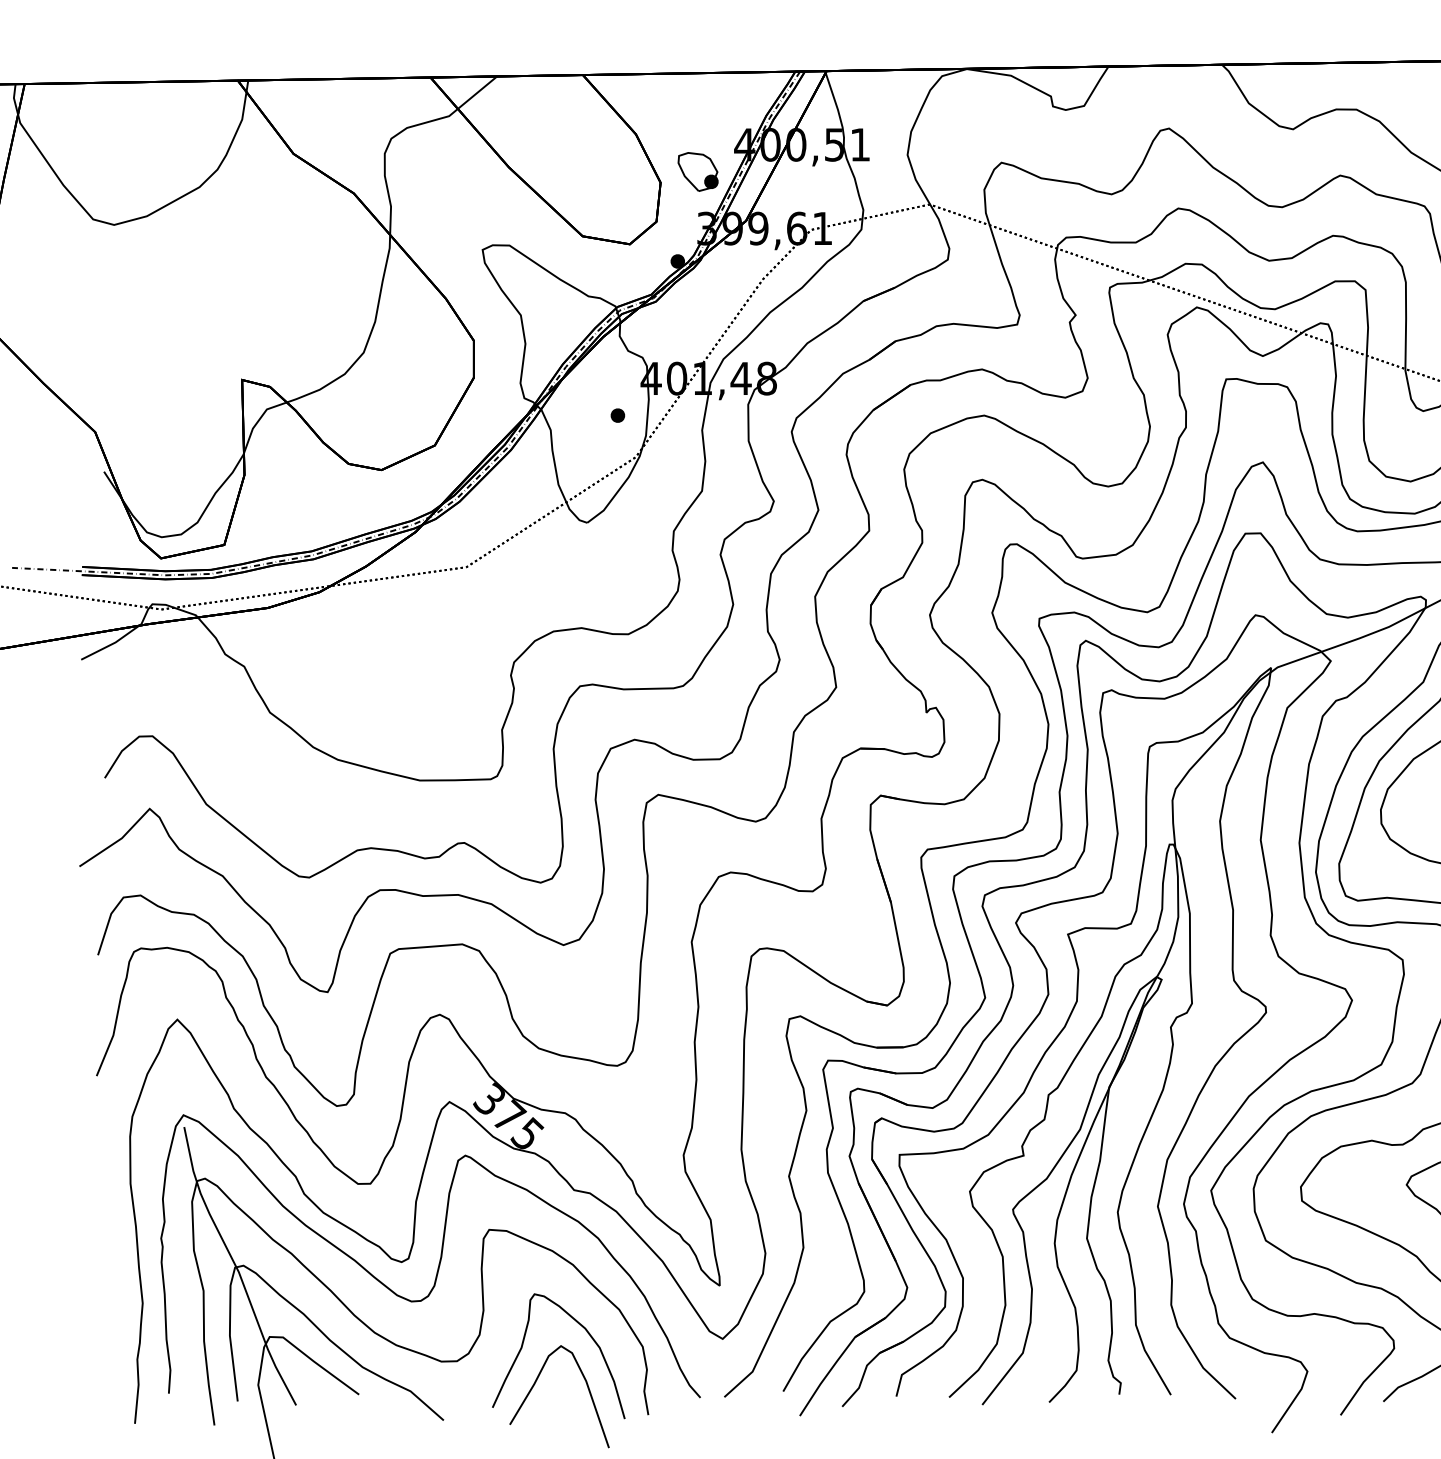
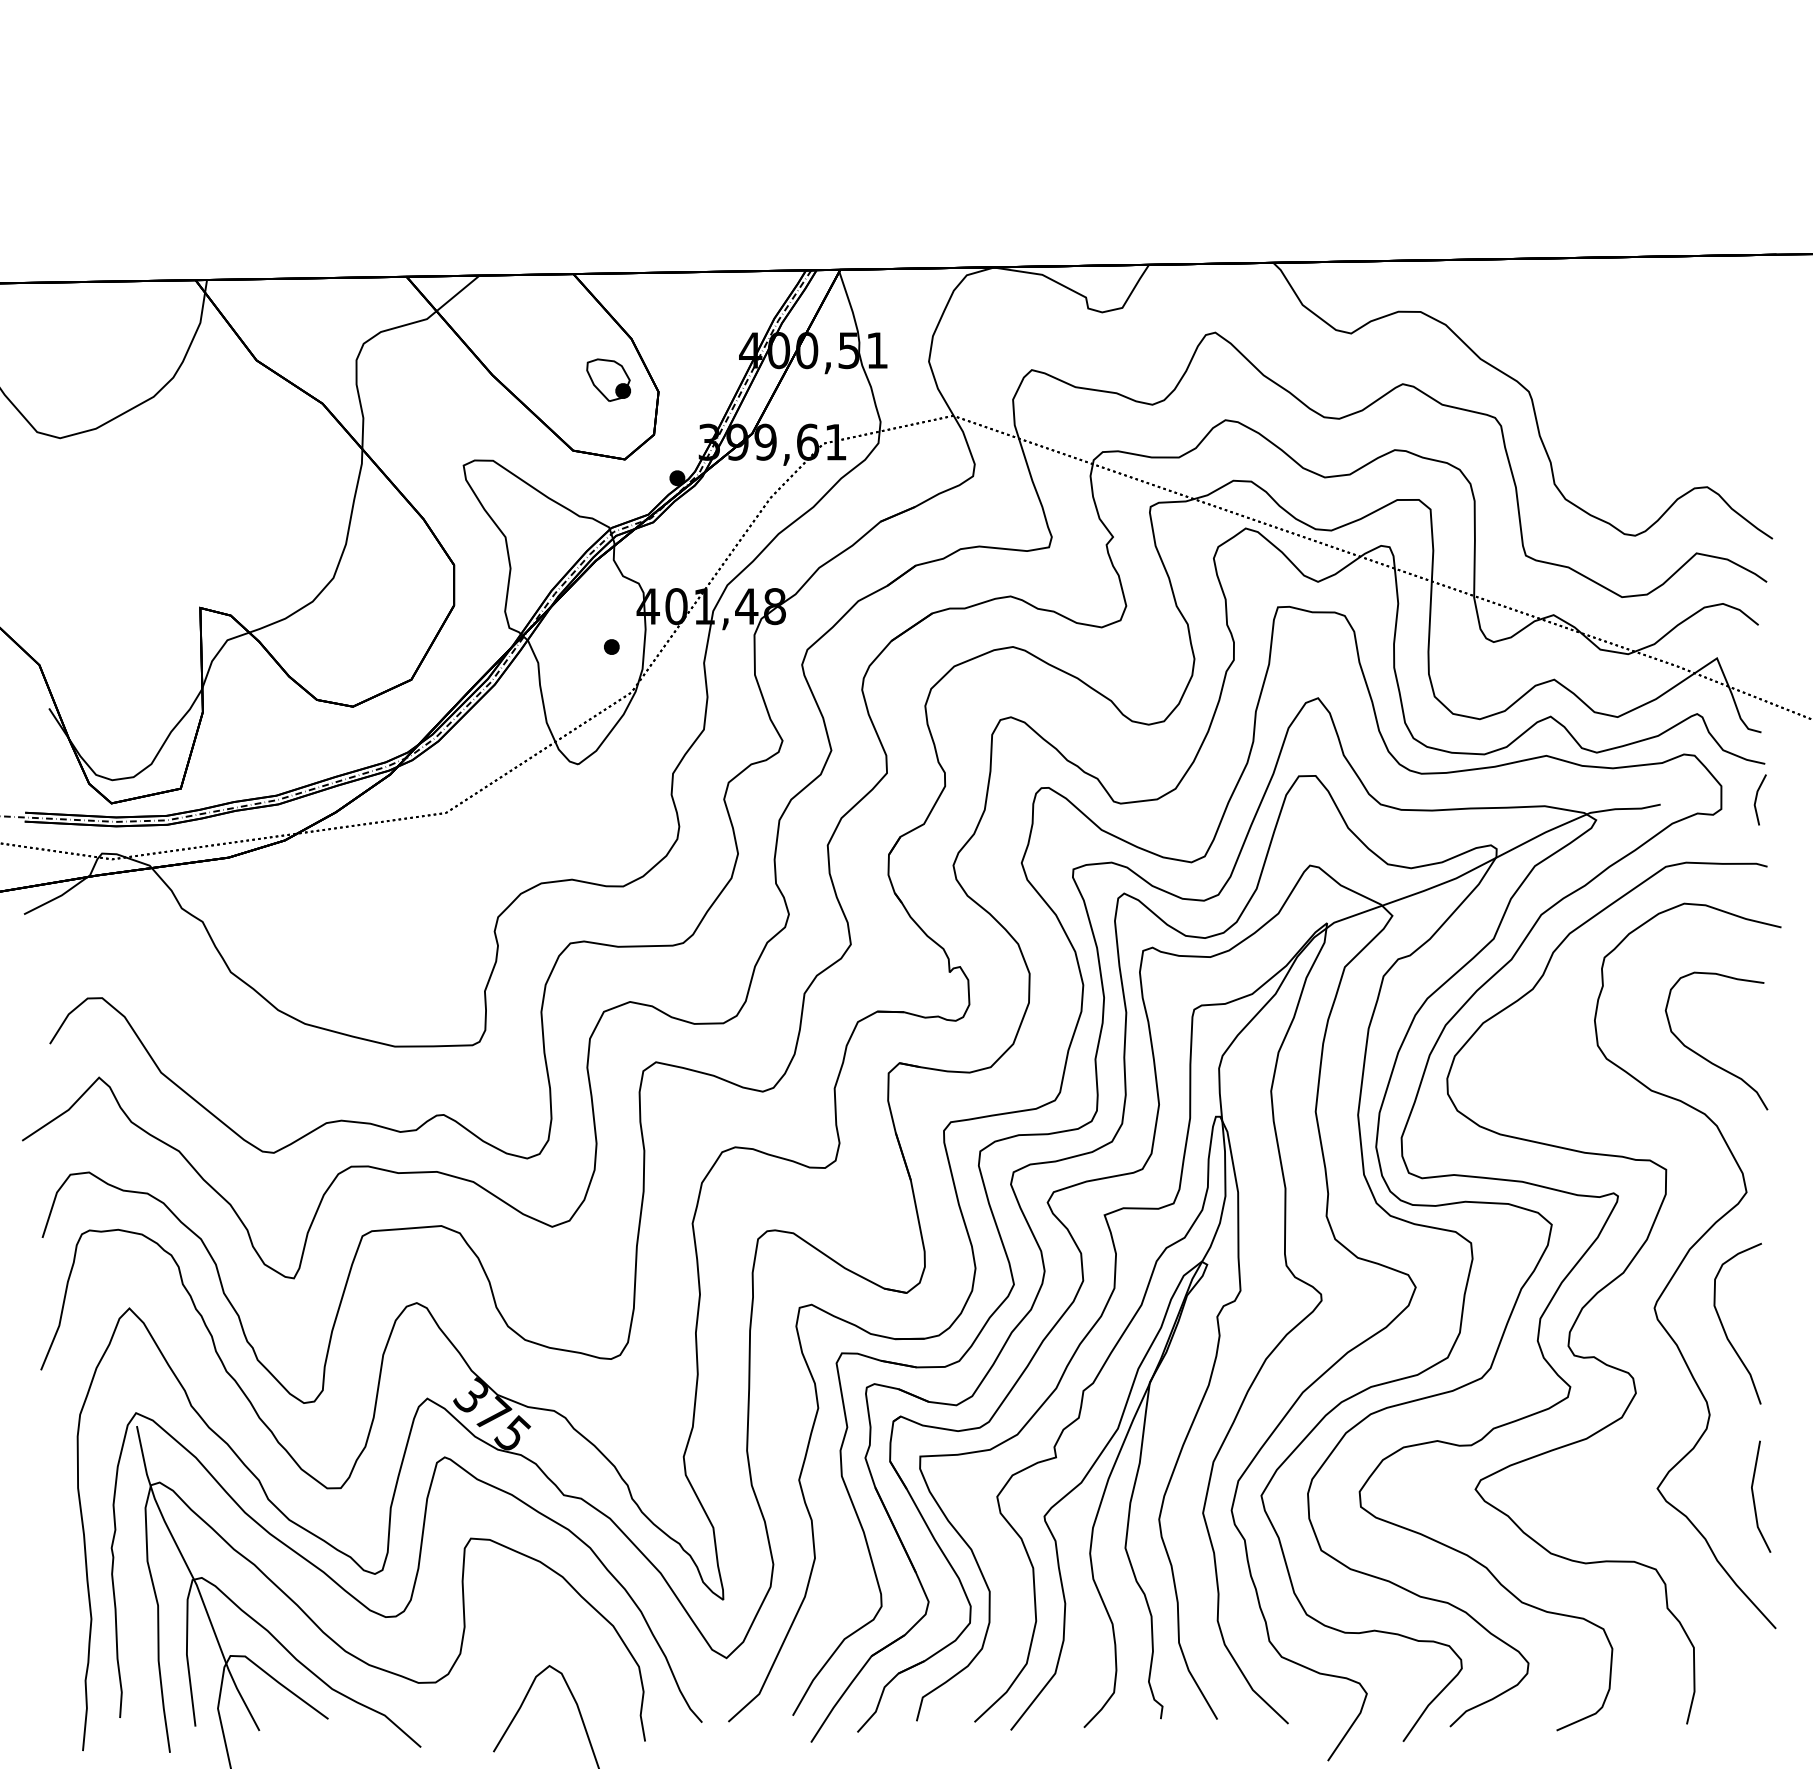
part: (697, 171) -> (608, 379), moved
curve: (588, 1334) -> (579, 1653), removed

